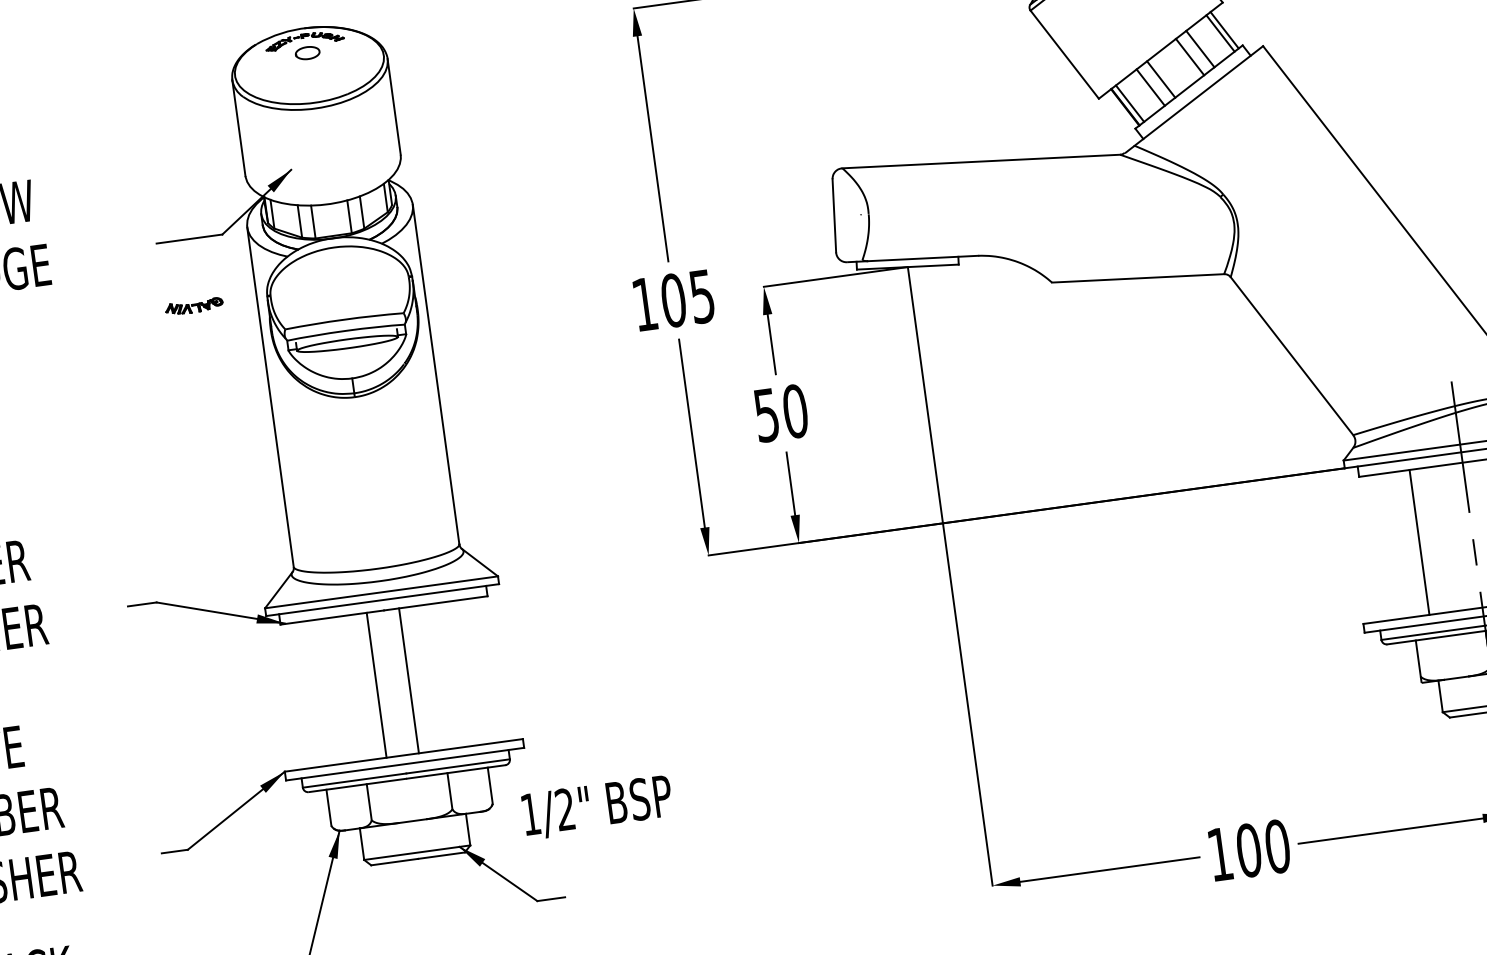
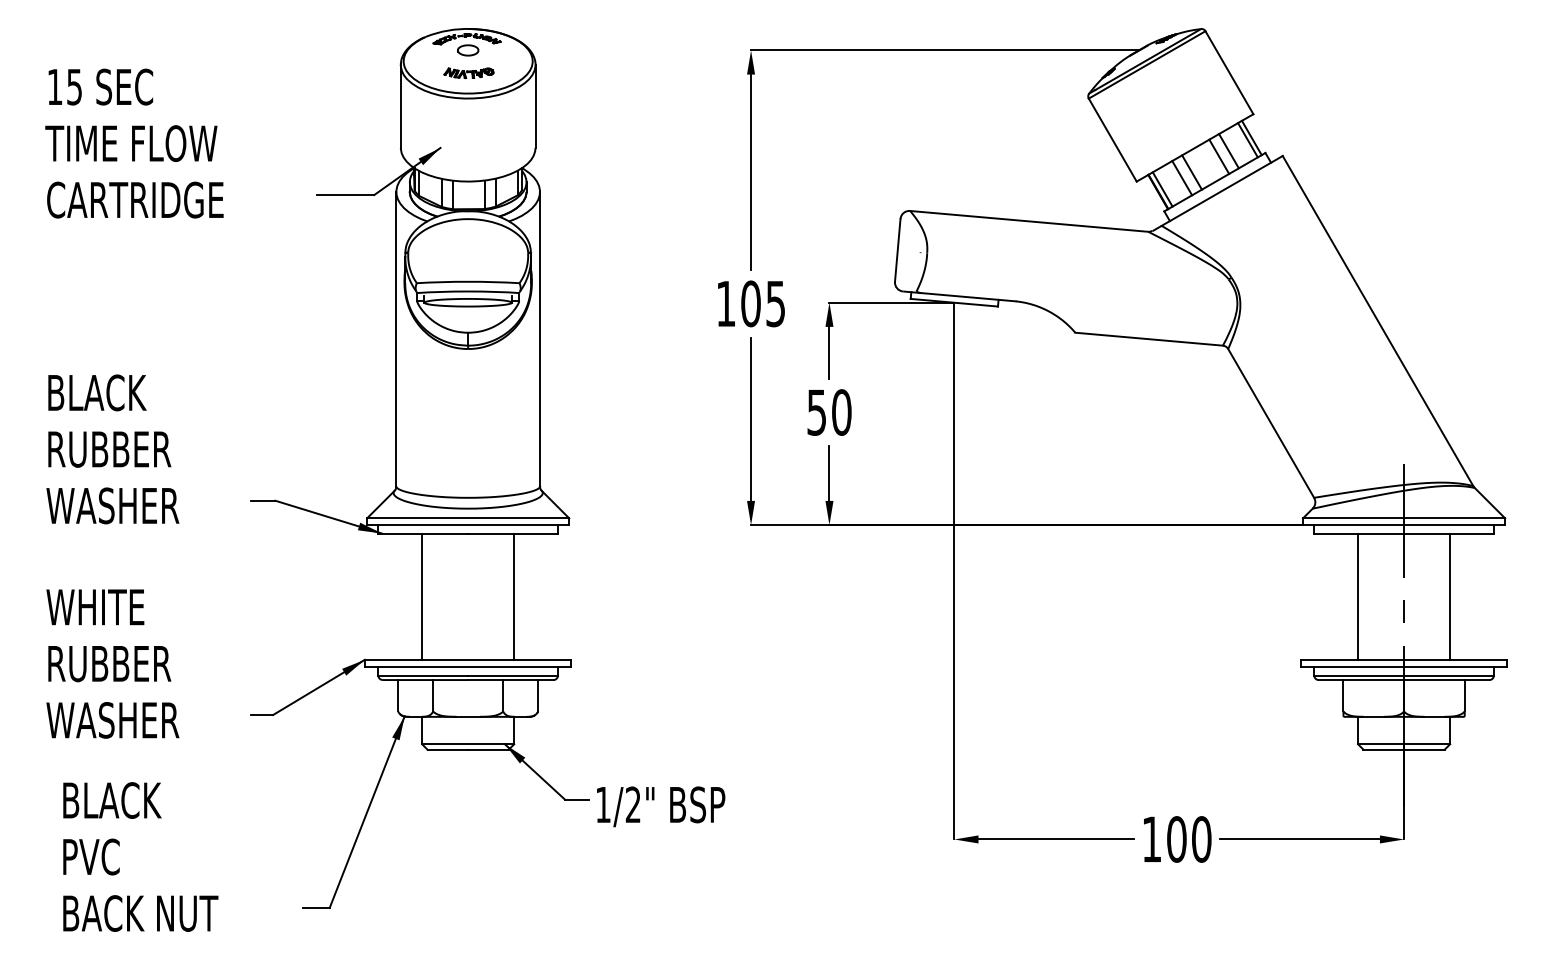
part: (193, 307) -> (468, 73), moved
line: (409, 680) -> (514, 596), moved
line: (377, 684) -> (422, 596), moved
text: (598, 807) -> (661, 806), moved

